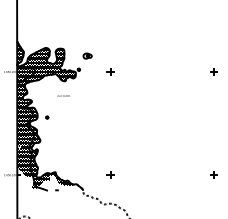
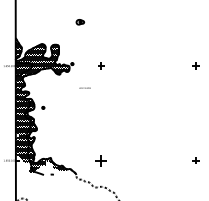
part: (87, 55) -> (80, 21), moved
text: (63, 95) -> (84, 87), moved
part: (110, 174) -> (101, 160), size x1.6

